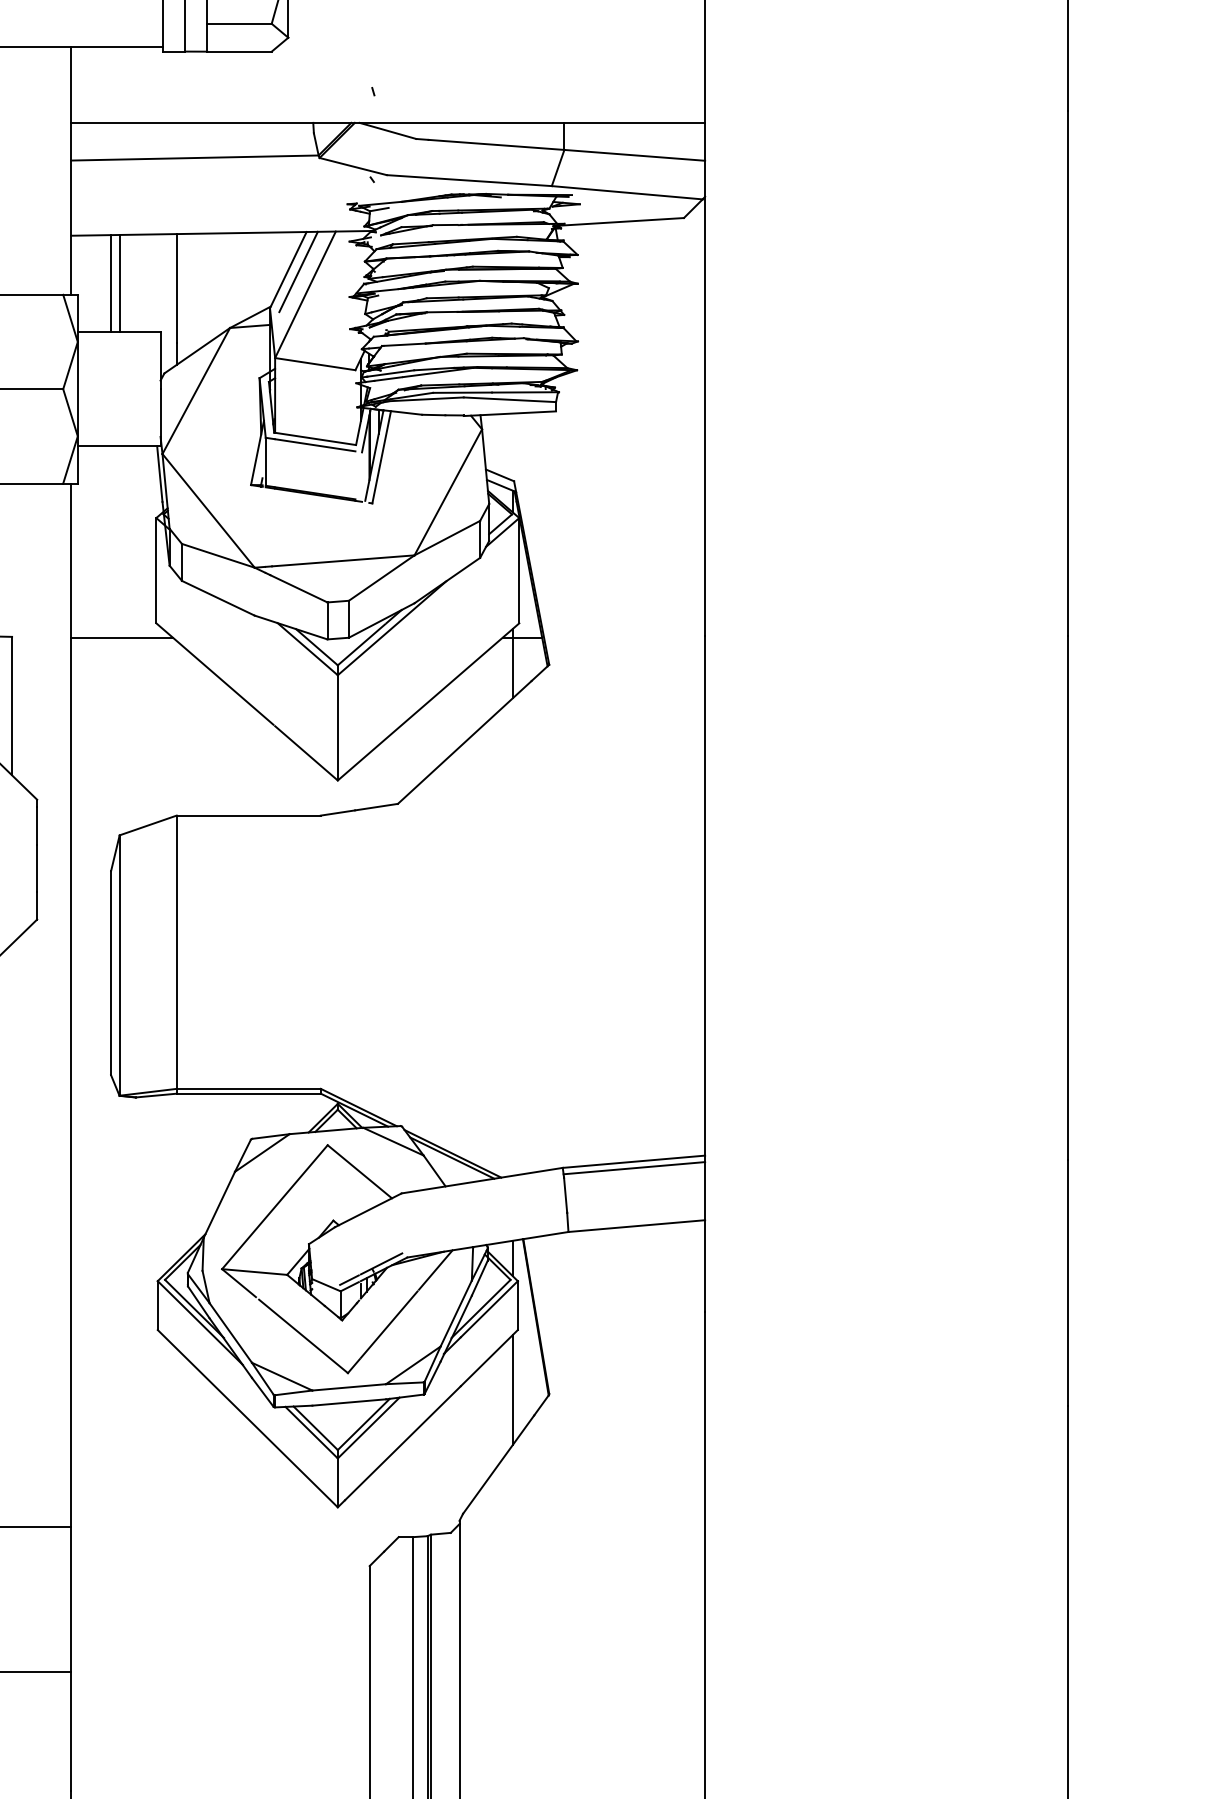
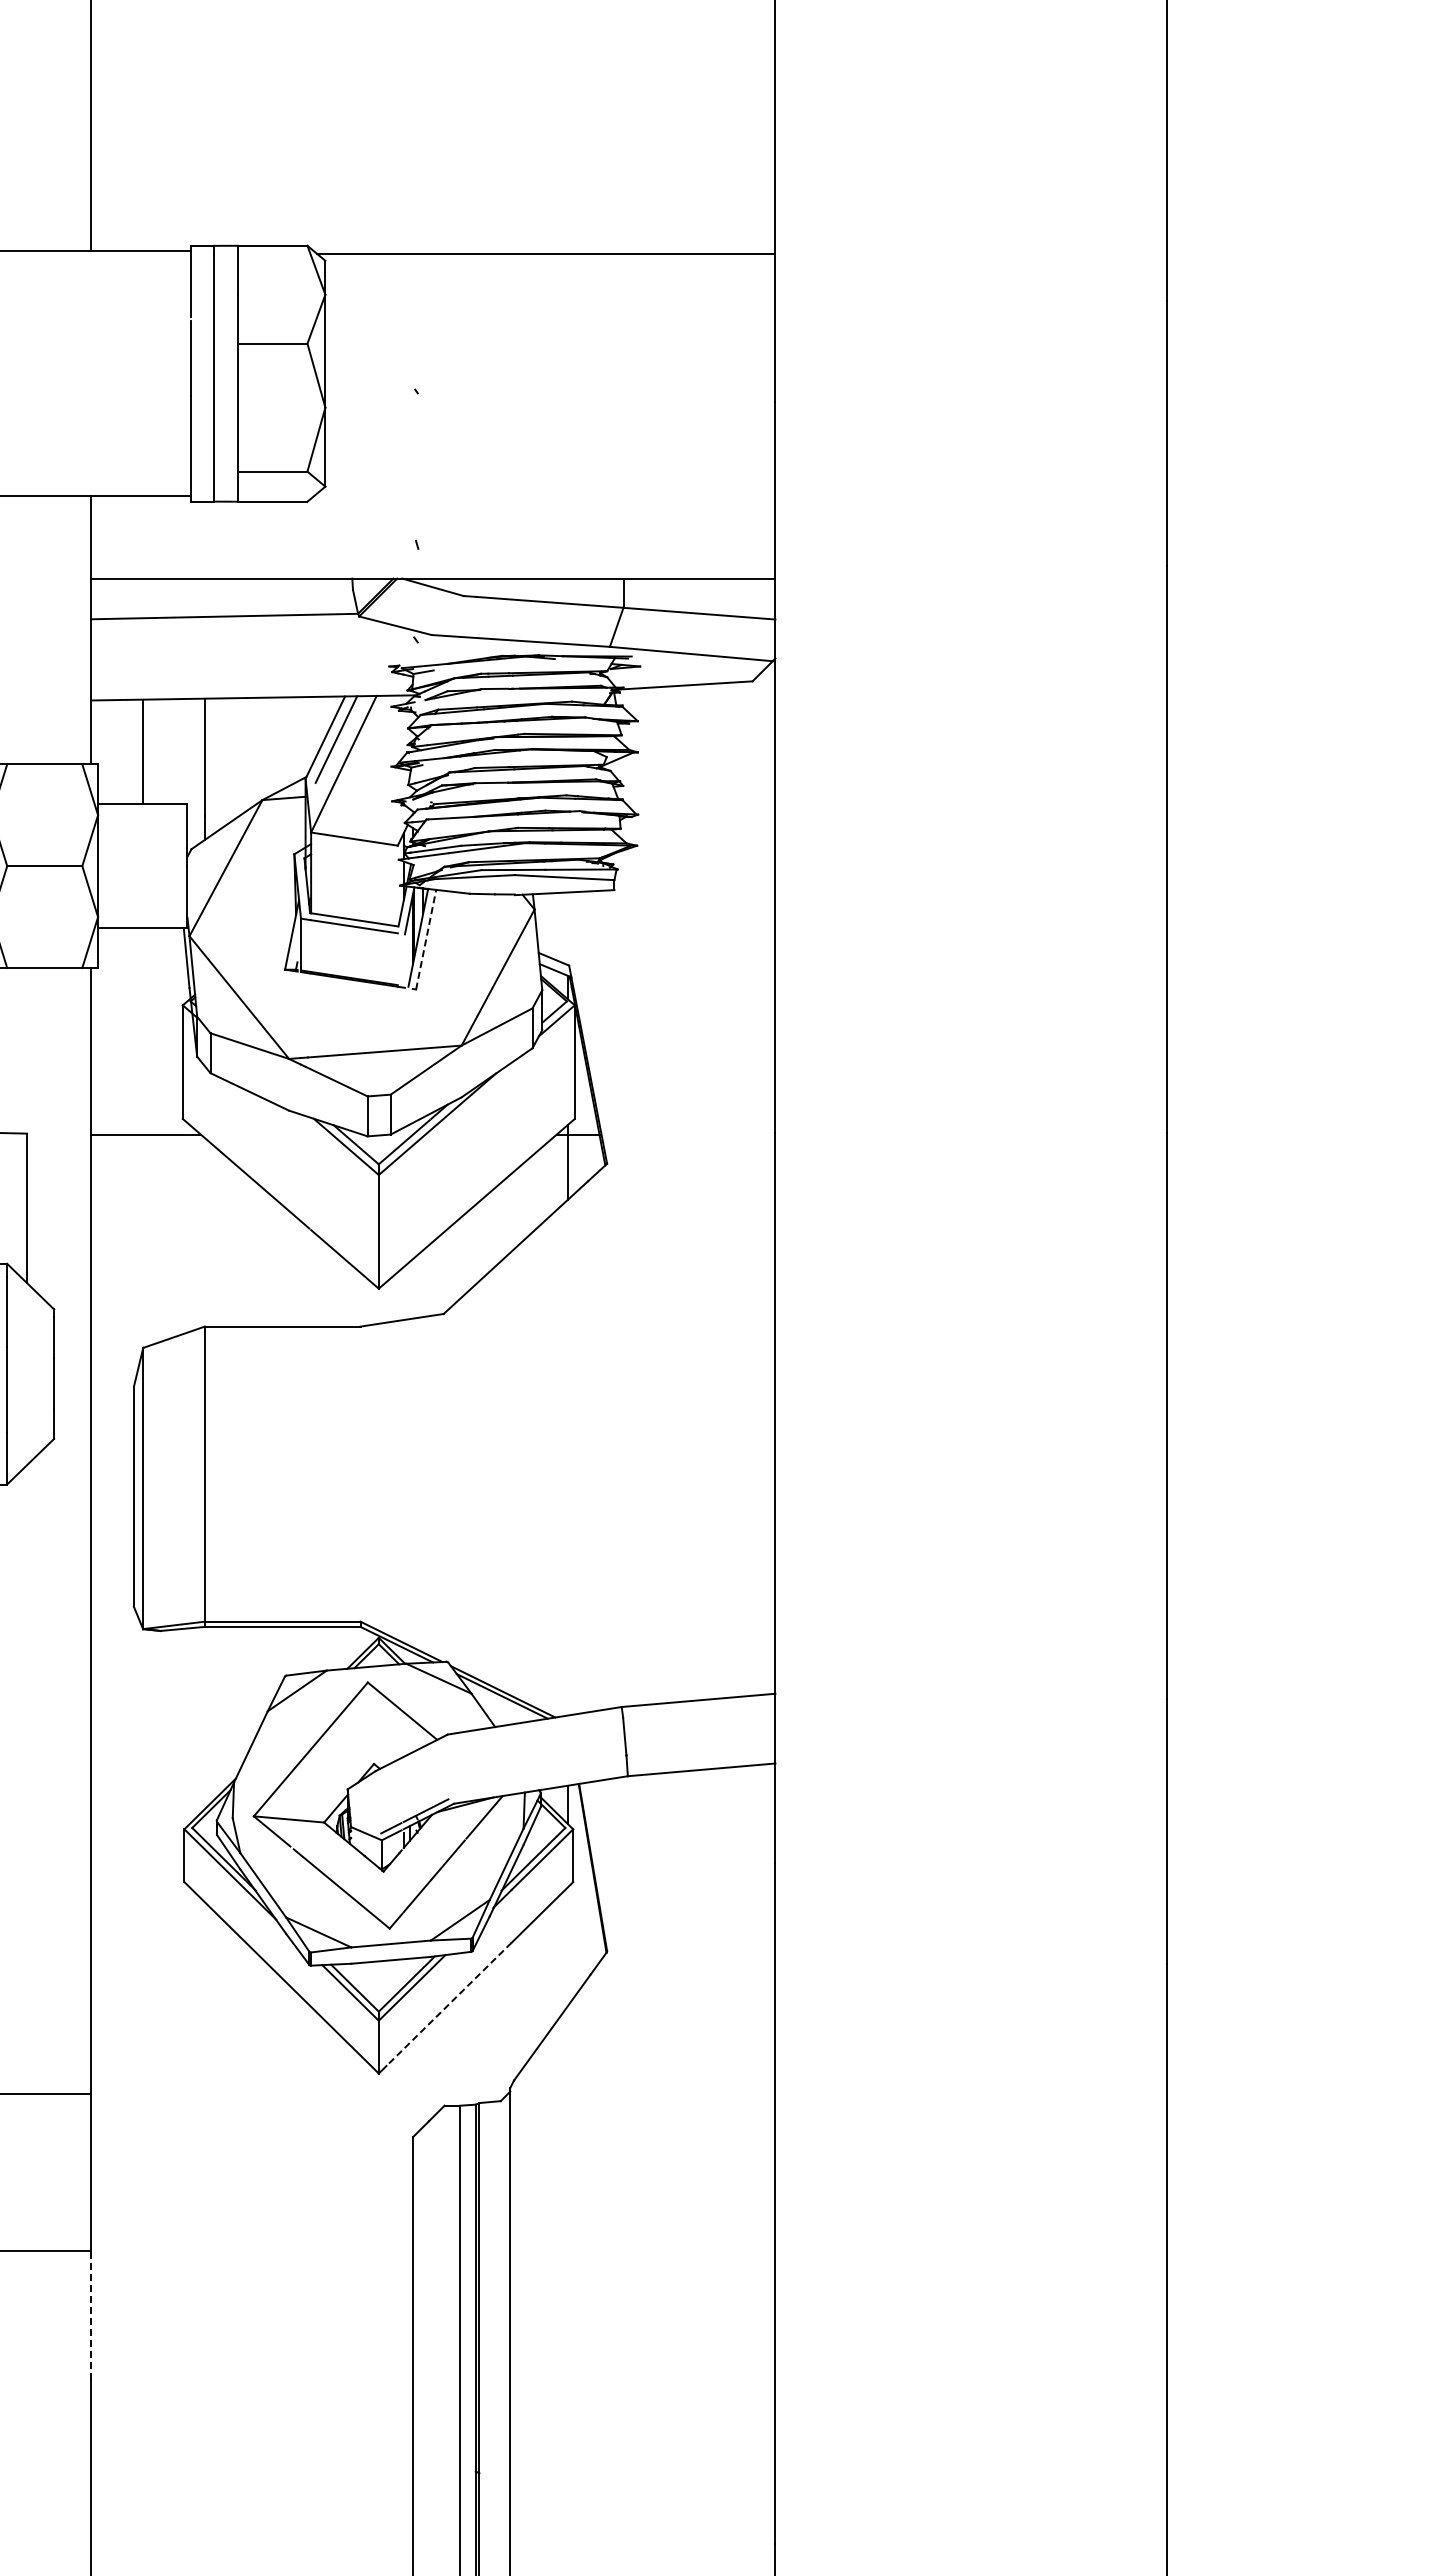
line: (110, 282) -> (133, 751), removed
line: (381, 457) -> (426, 939), solid -> dashed
line: (633, 1167) -> (698, 1706), removed
line: (512, 1389) -> (567, 1946), removed
line: (403, 1443) -> (449, 2004), solid -> dashed
line: (71, 1730) -> (91, 2314), solid -> dashed

